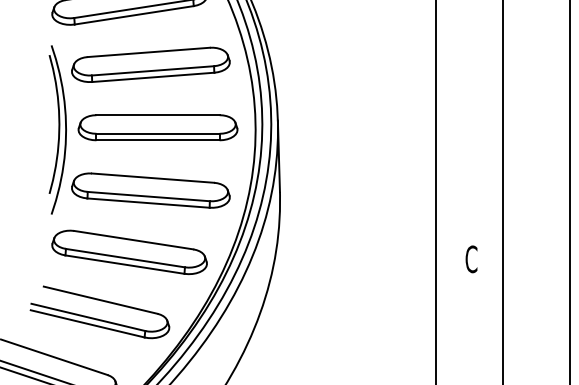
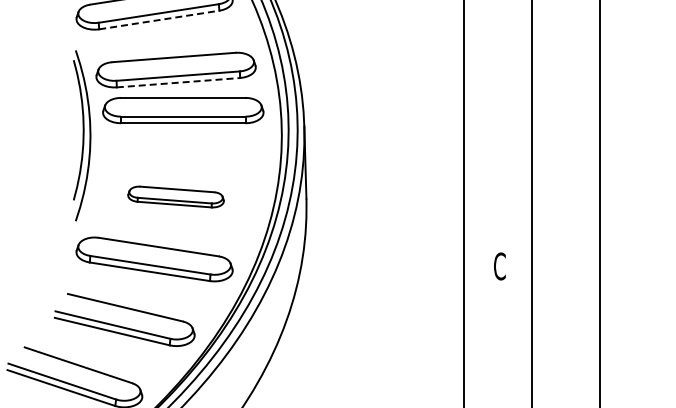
line: (134, 15) -> (159, 20), solid -> dashed
line: (153, 77) -> (178, 82), solid -> dashed
part: (158, 127) -> (183, 110), moved
part: (150, 190) -> (175, 196), size x0.6

